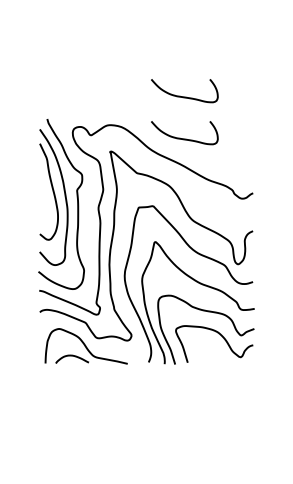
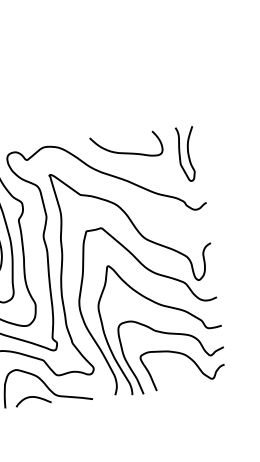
curve: (184, 96) -> (122, 107), removed
curve: (240, 146) -> (187, 154), added

